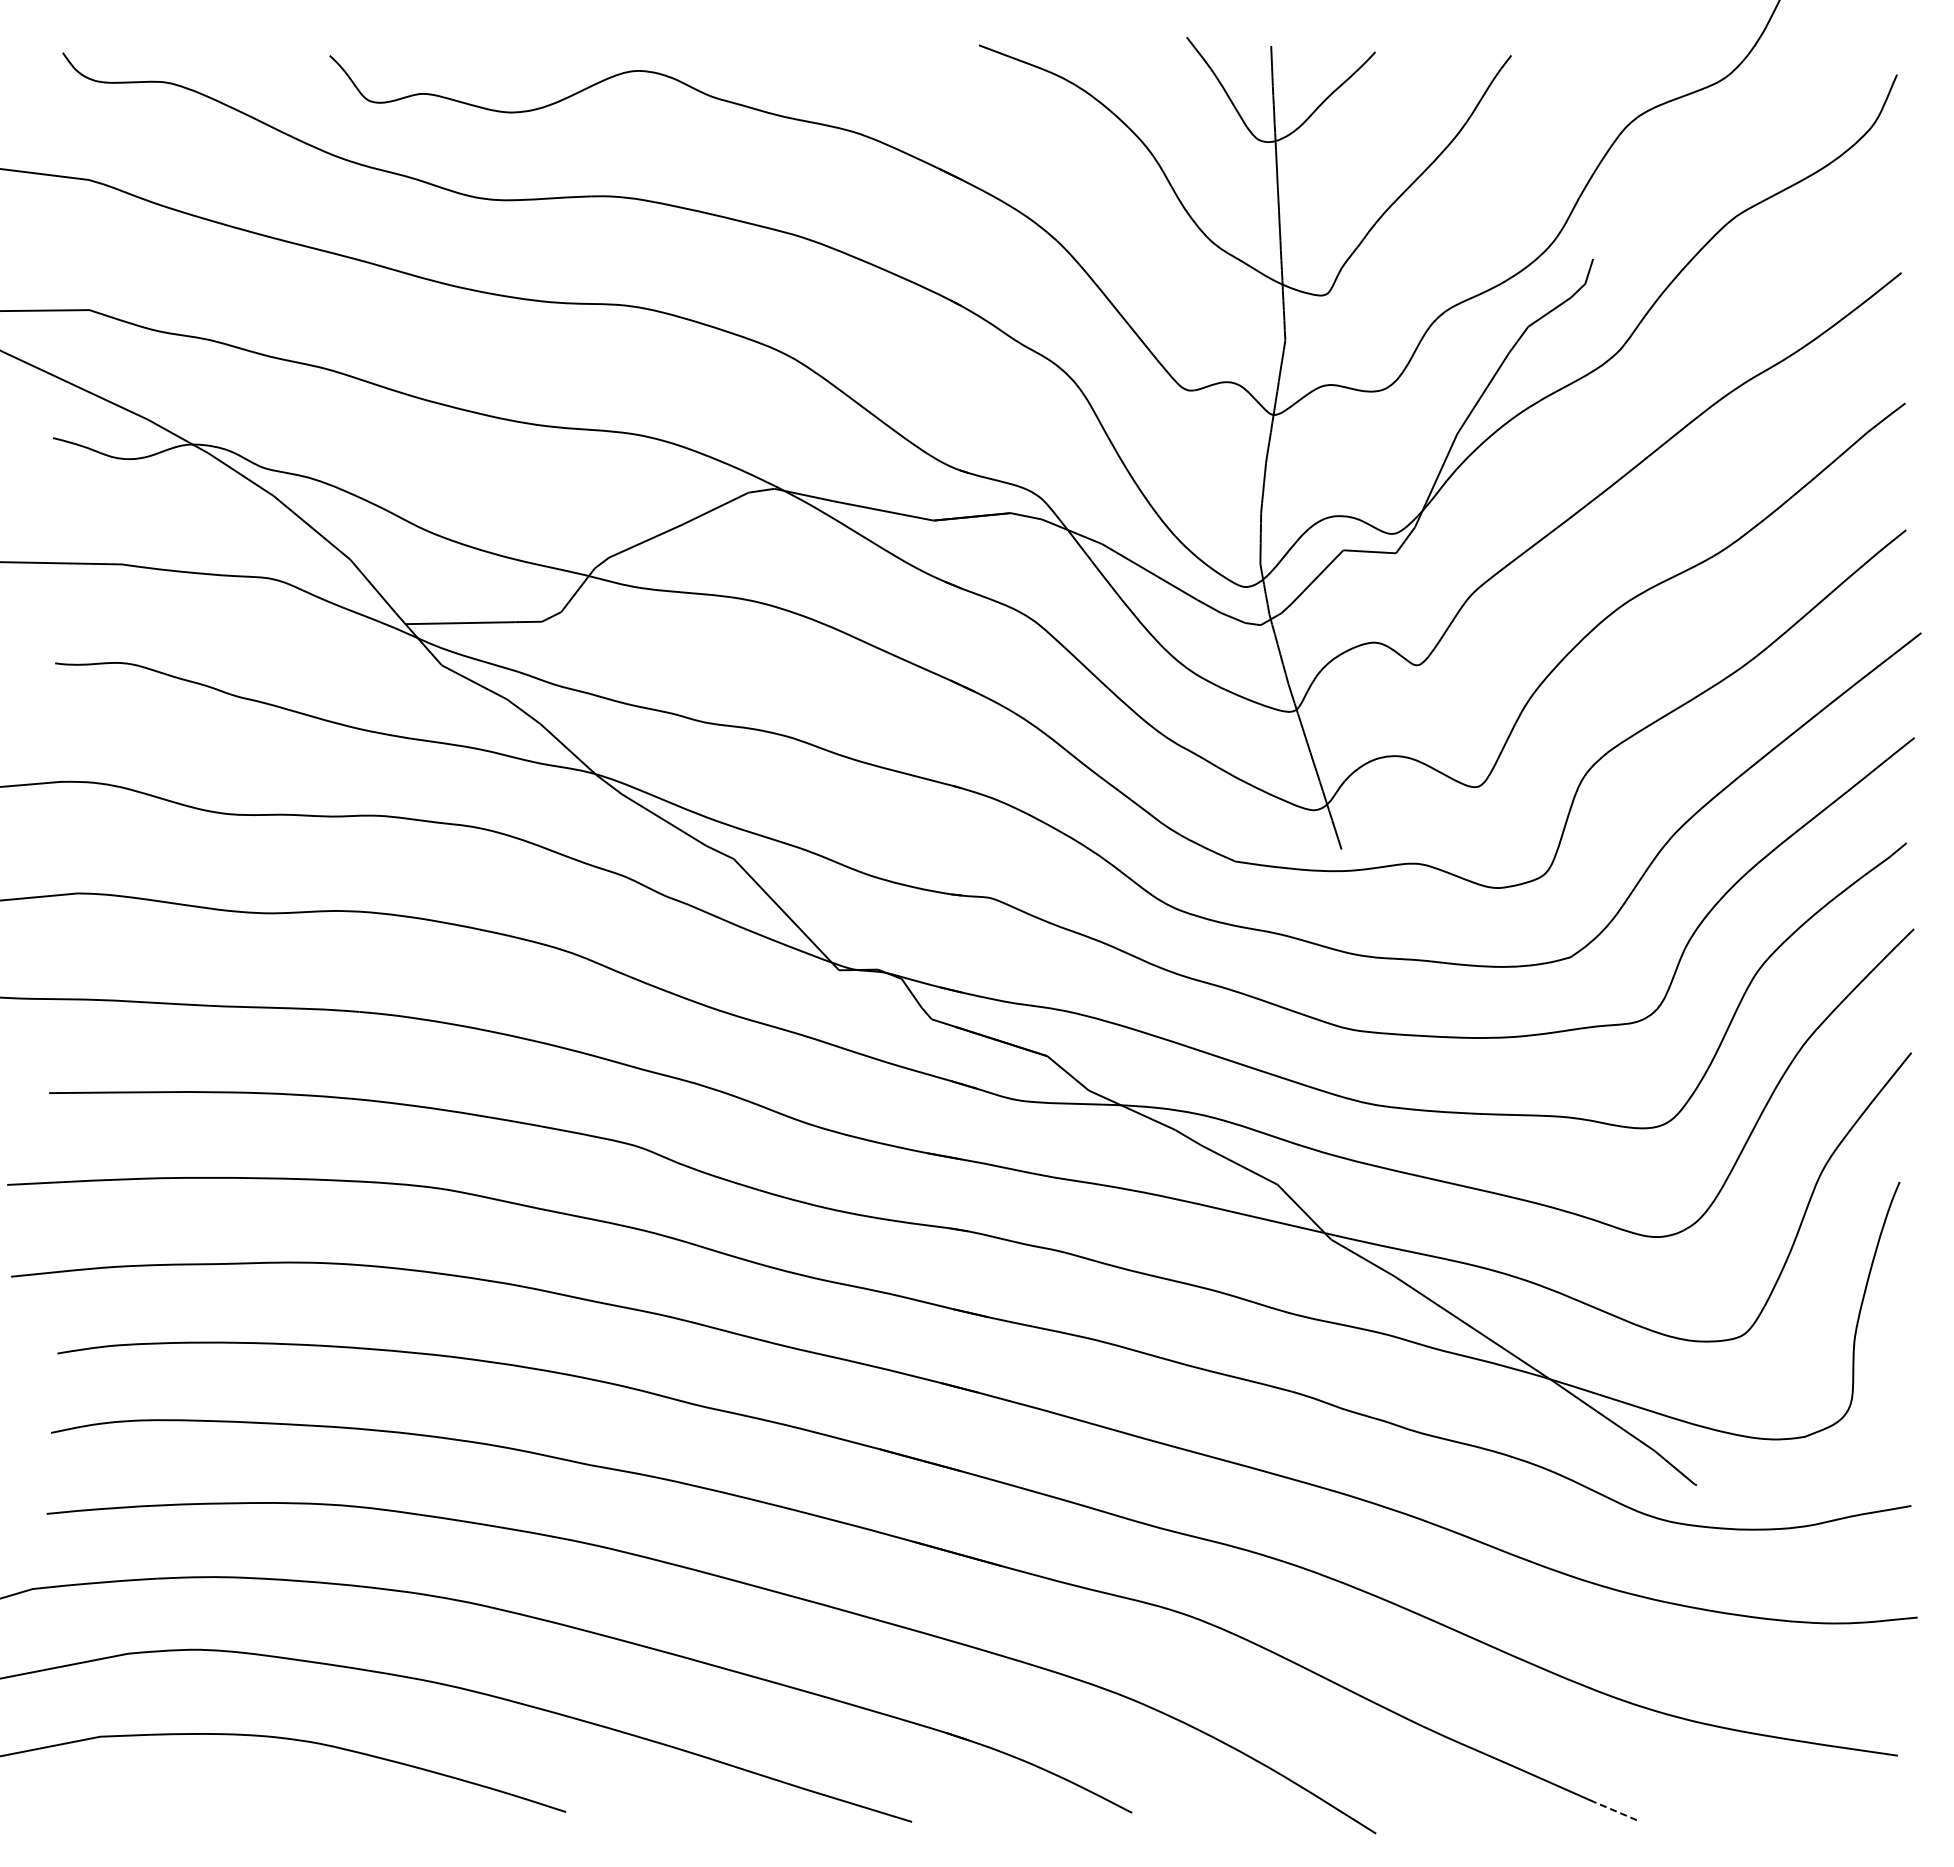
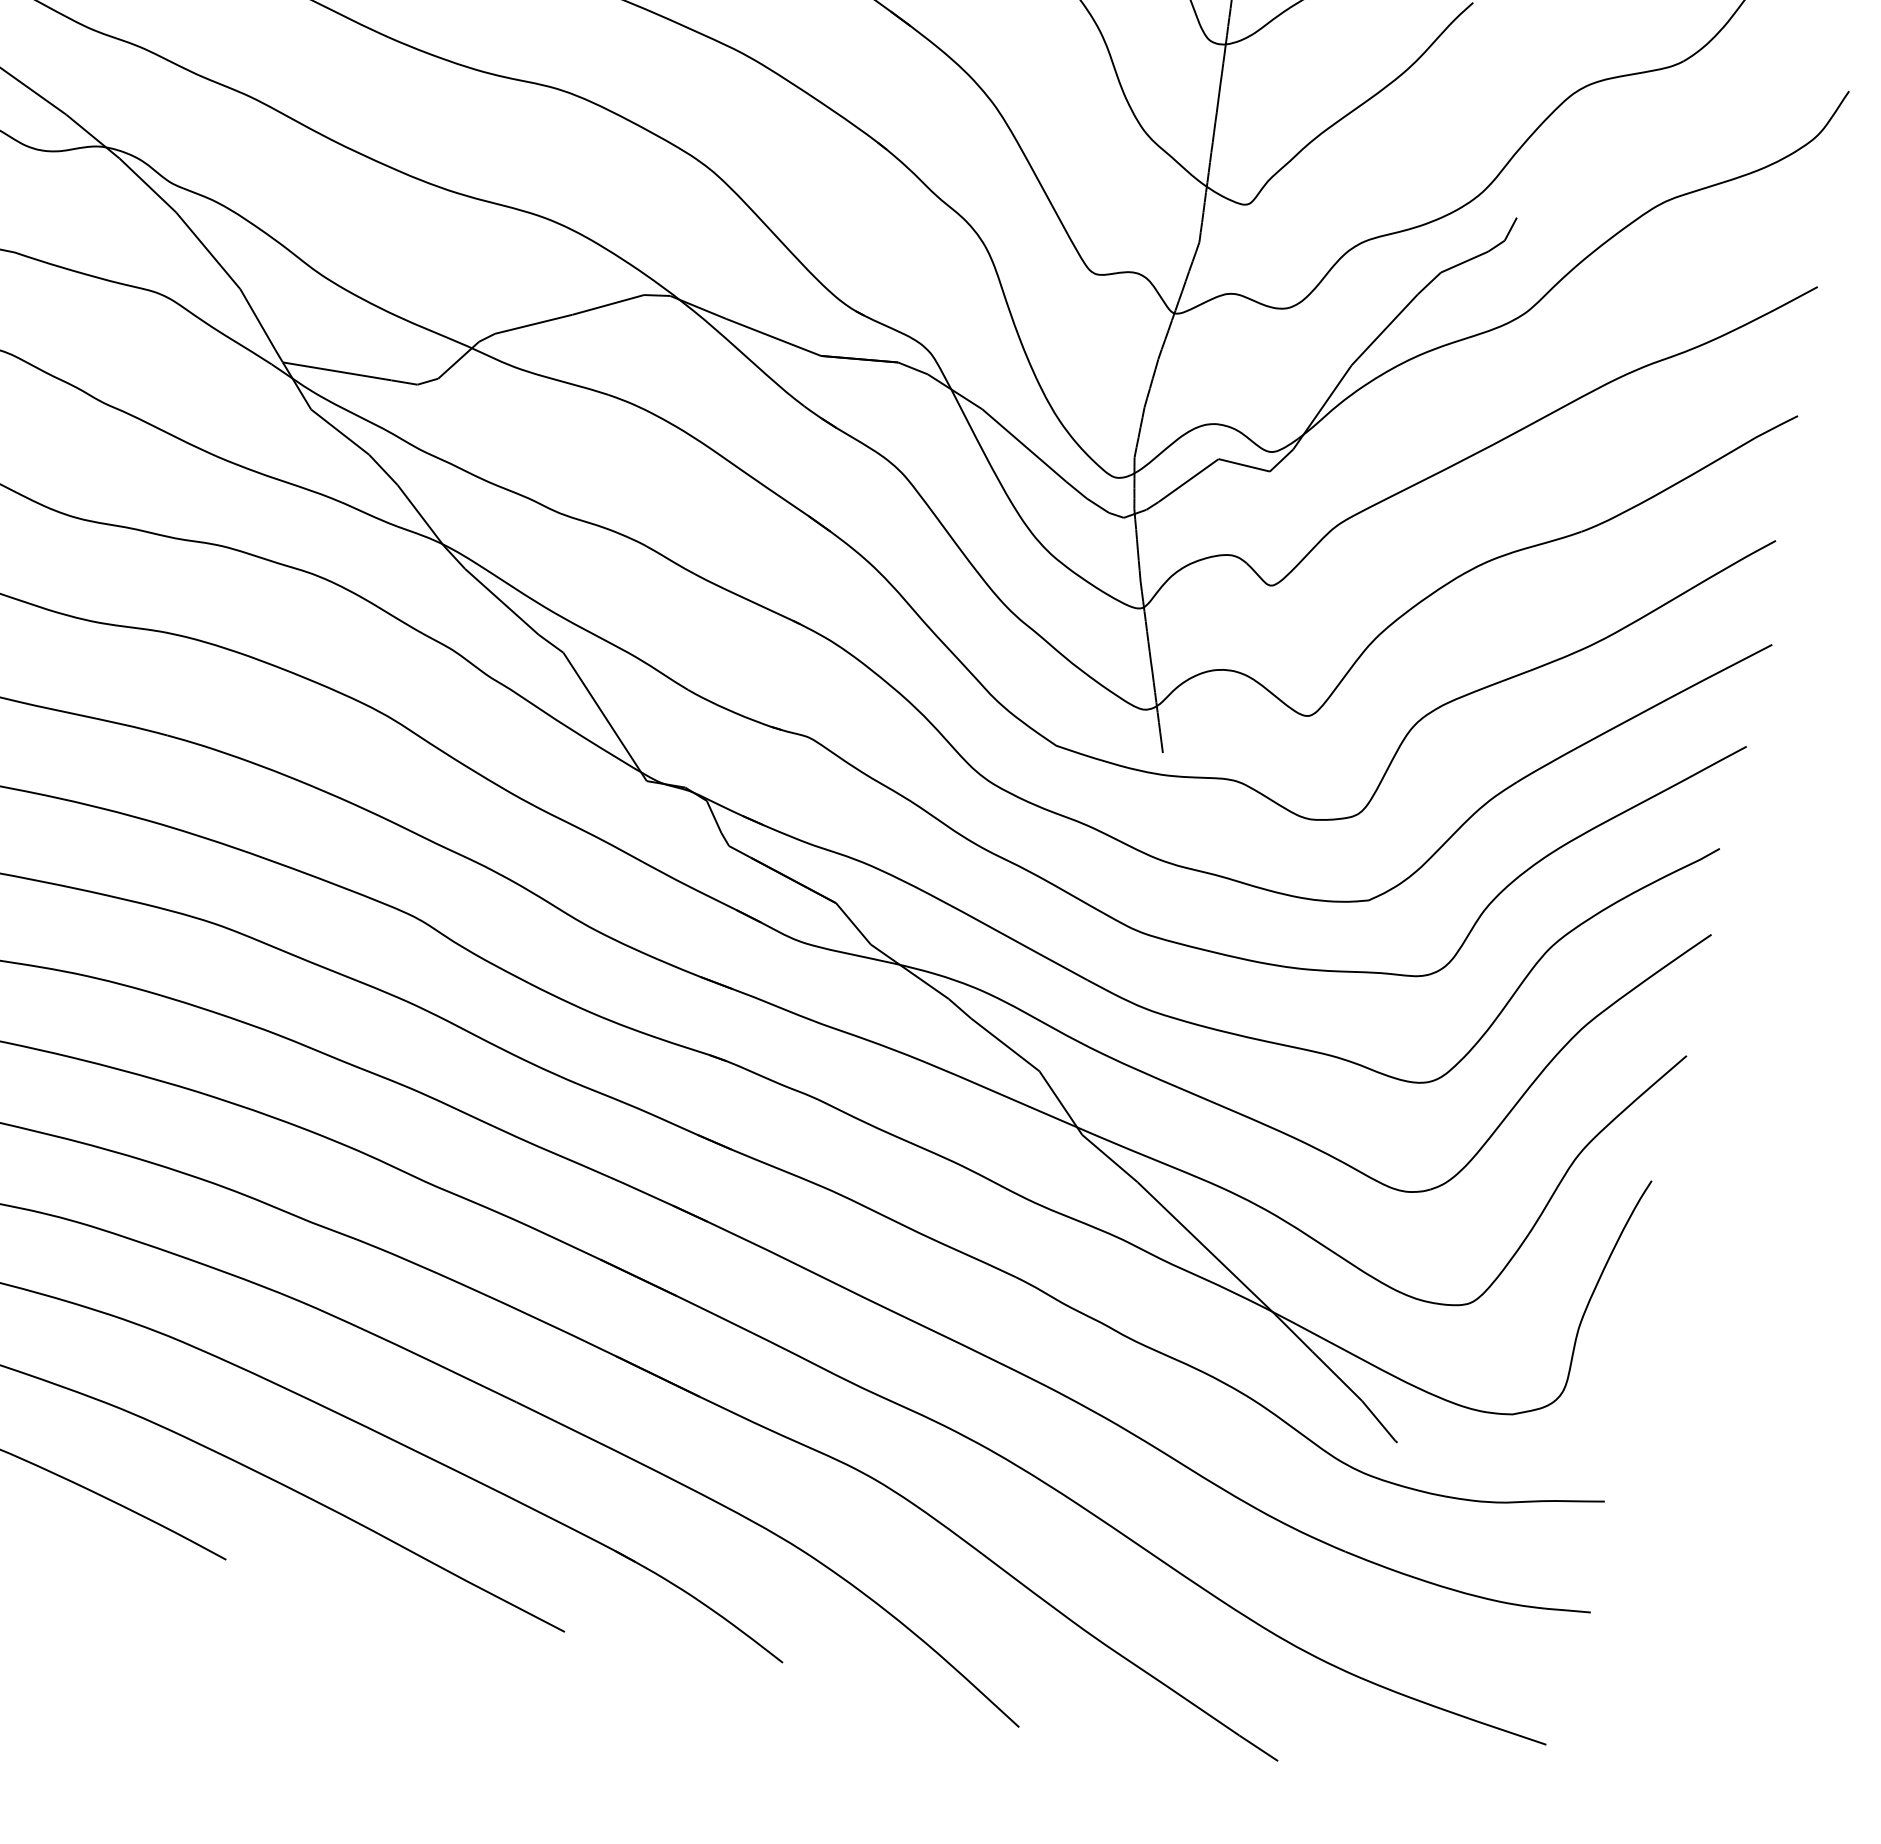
line: (1615, 1810) -> (1258, 1747), dashed -> solid

